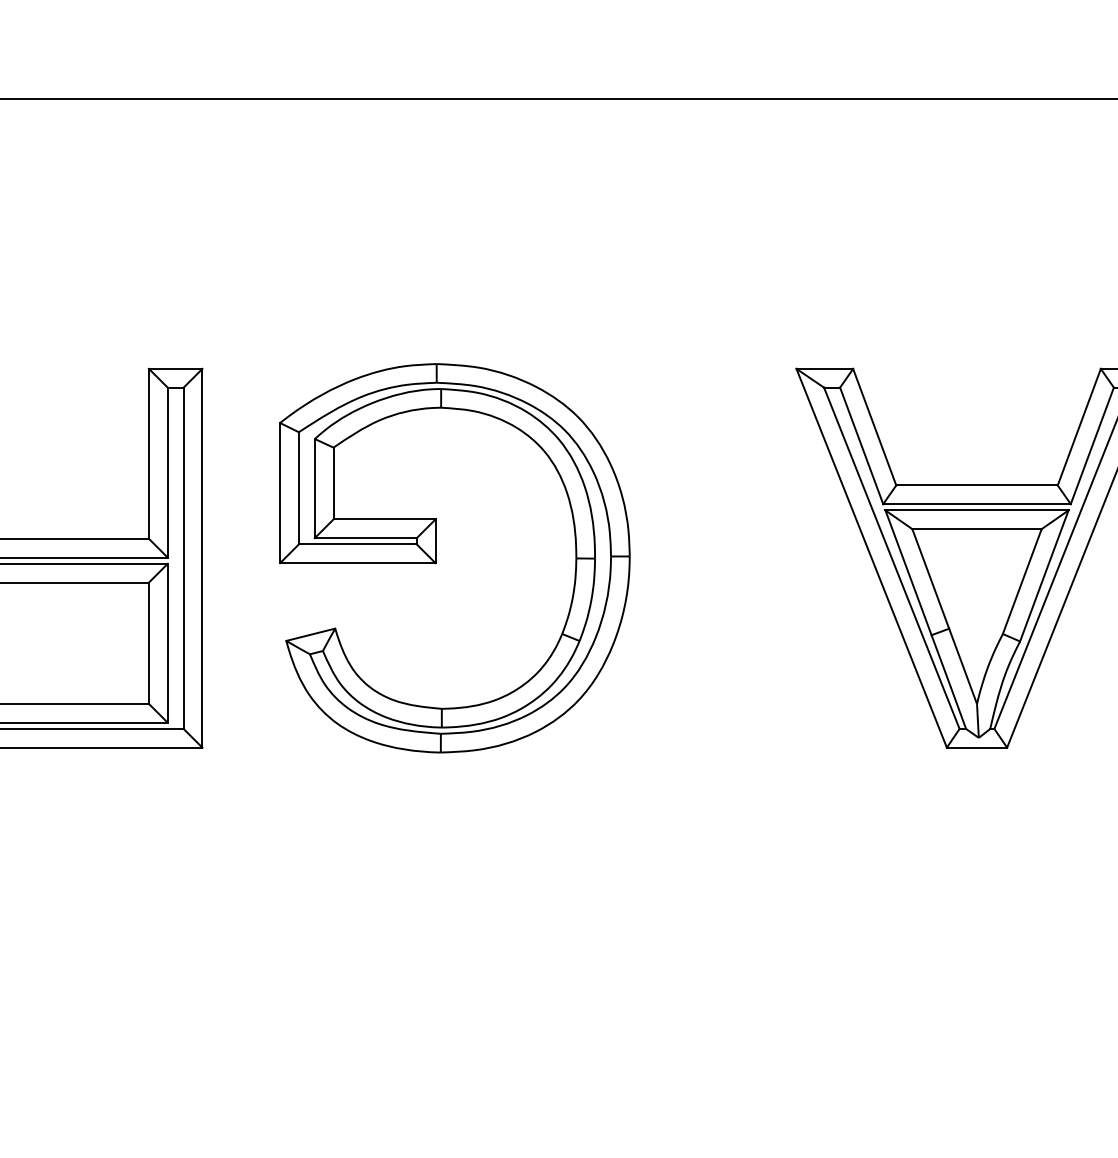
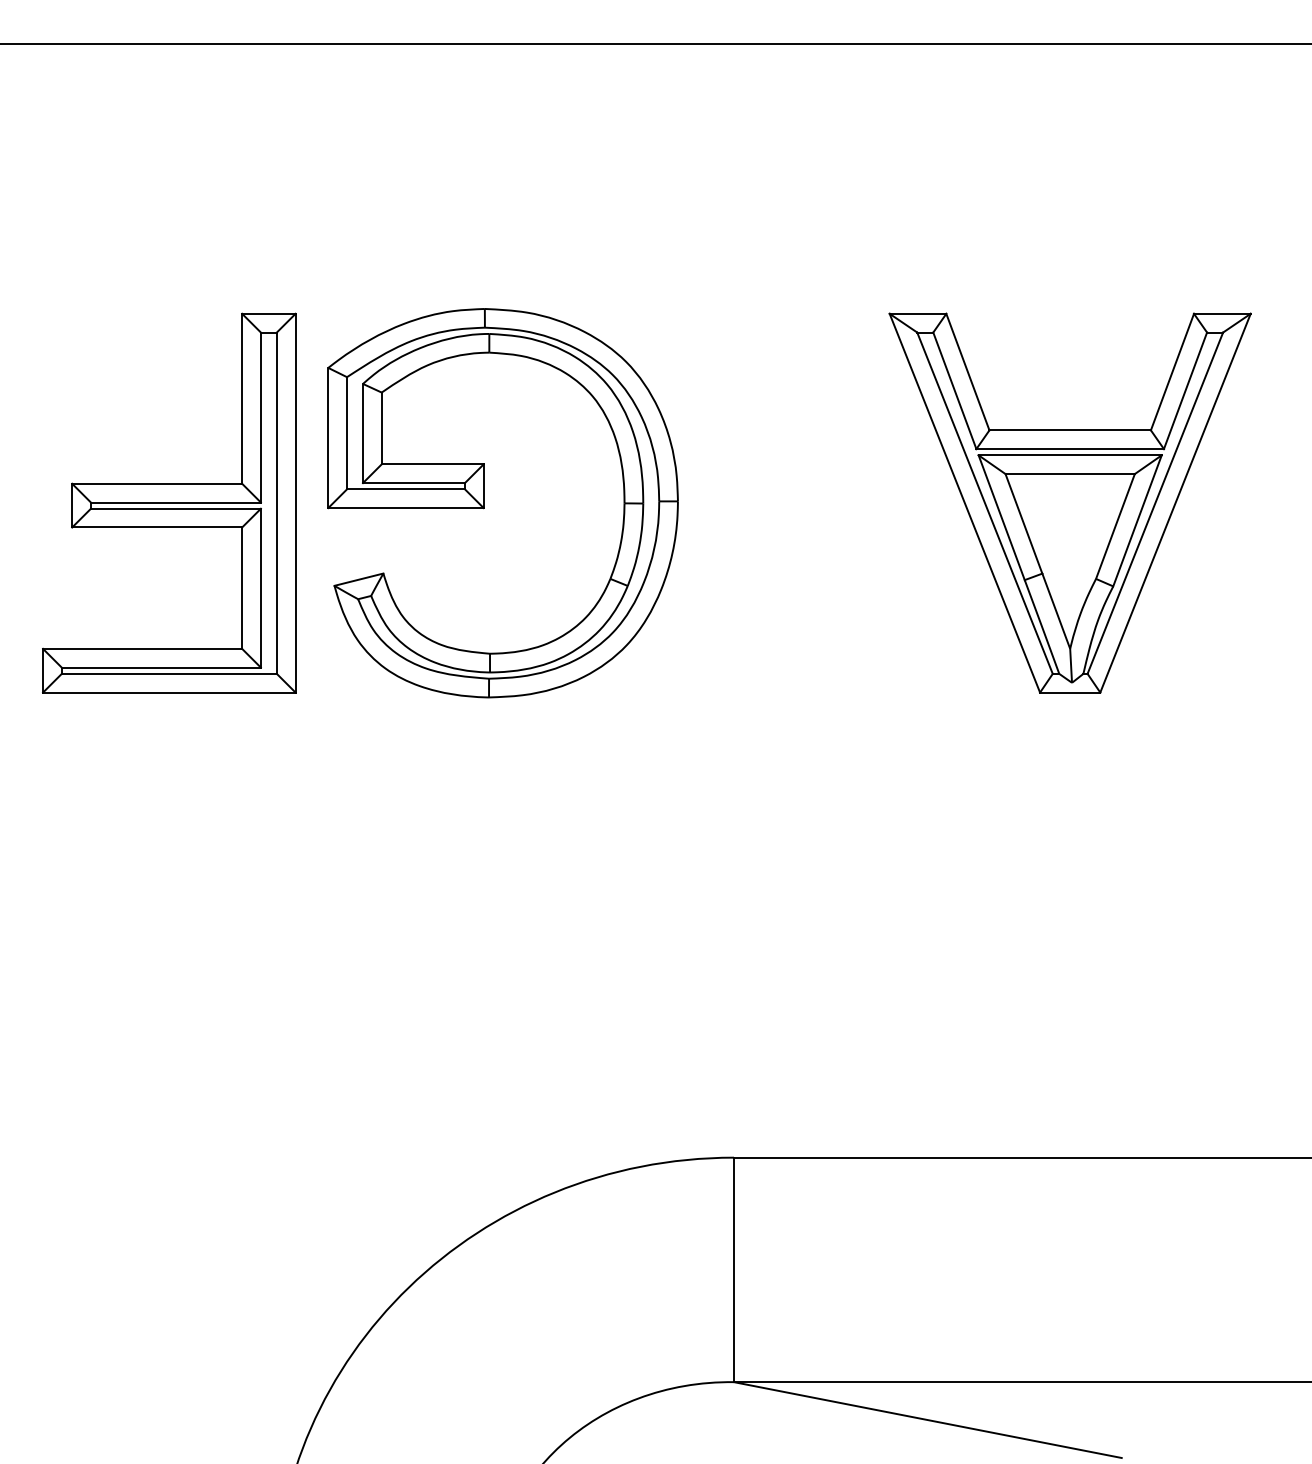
part: (436, 558) -> (484, 503), moved

